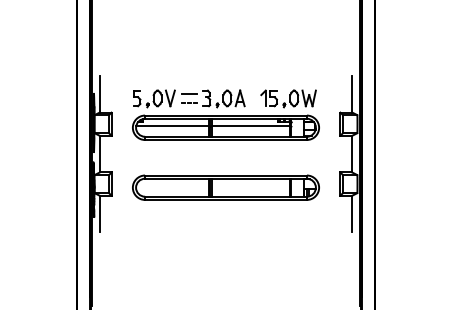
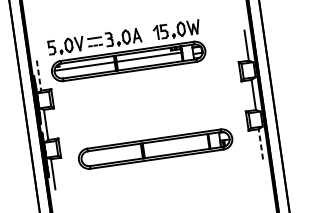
line: (99, 94) -> (38, 75), solid -> dashed
part: (225, 114) -> (126, 50), moved
part: (225, 187) -> (155, 148), moved
line: (352, 213) -> (261, 143), solid -> dashed

